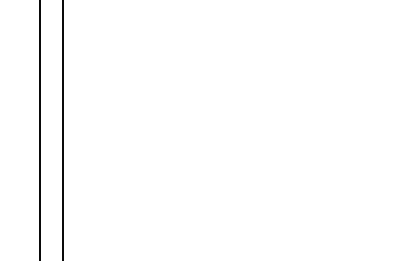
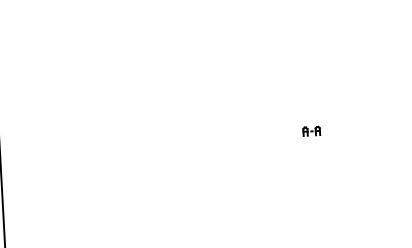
part: (333, 127) -> (311, 130), added

